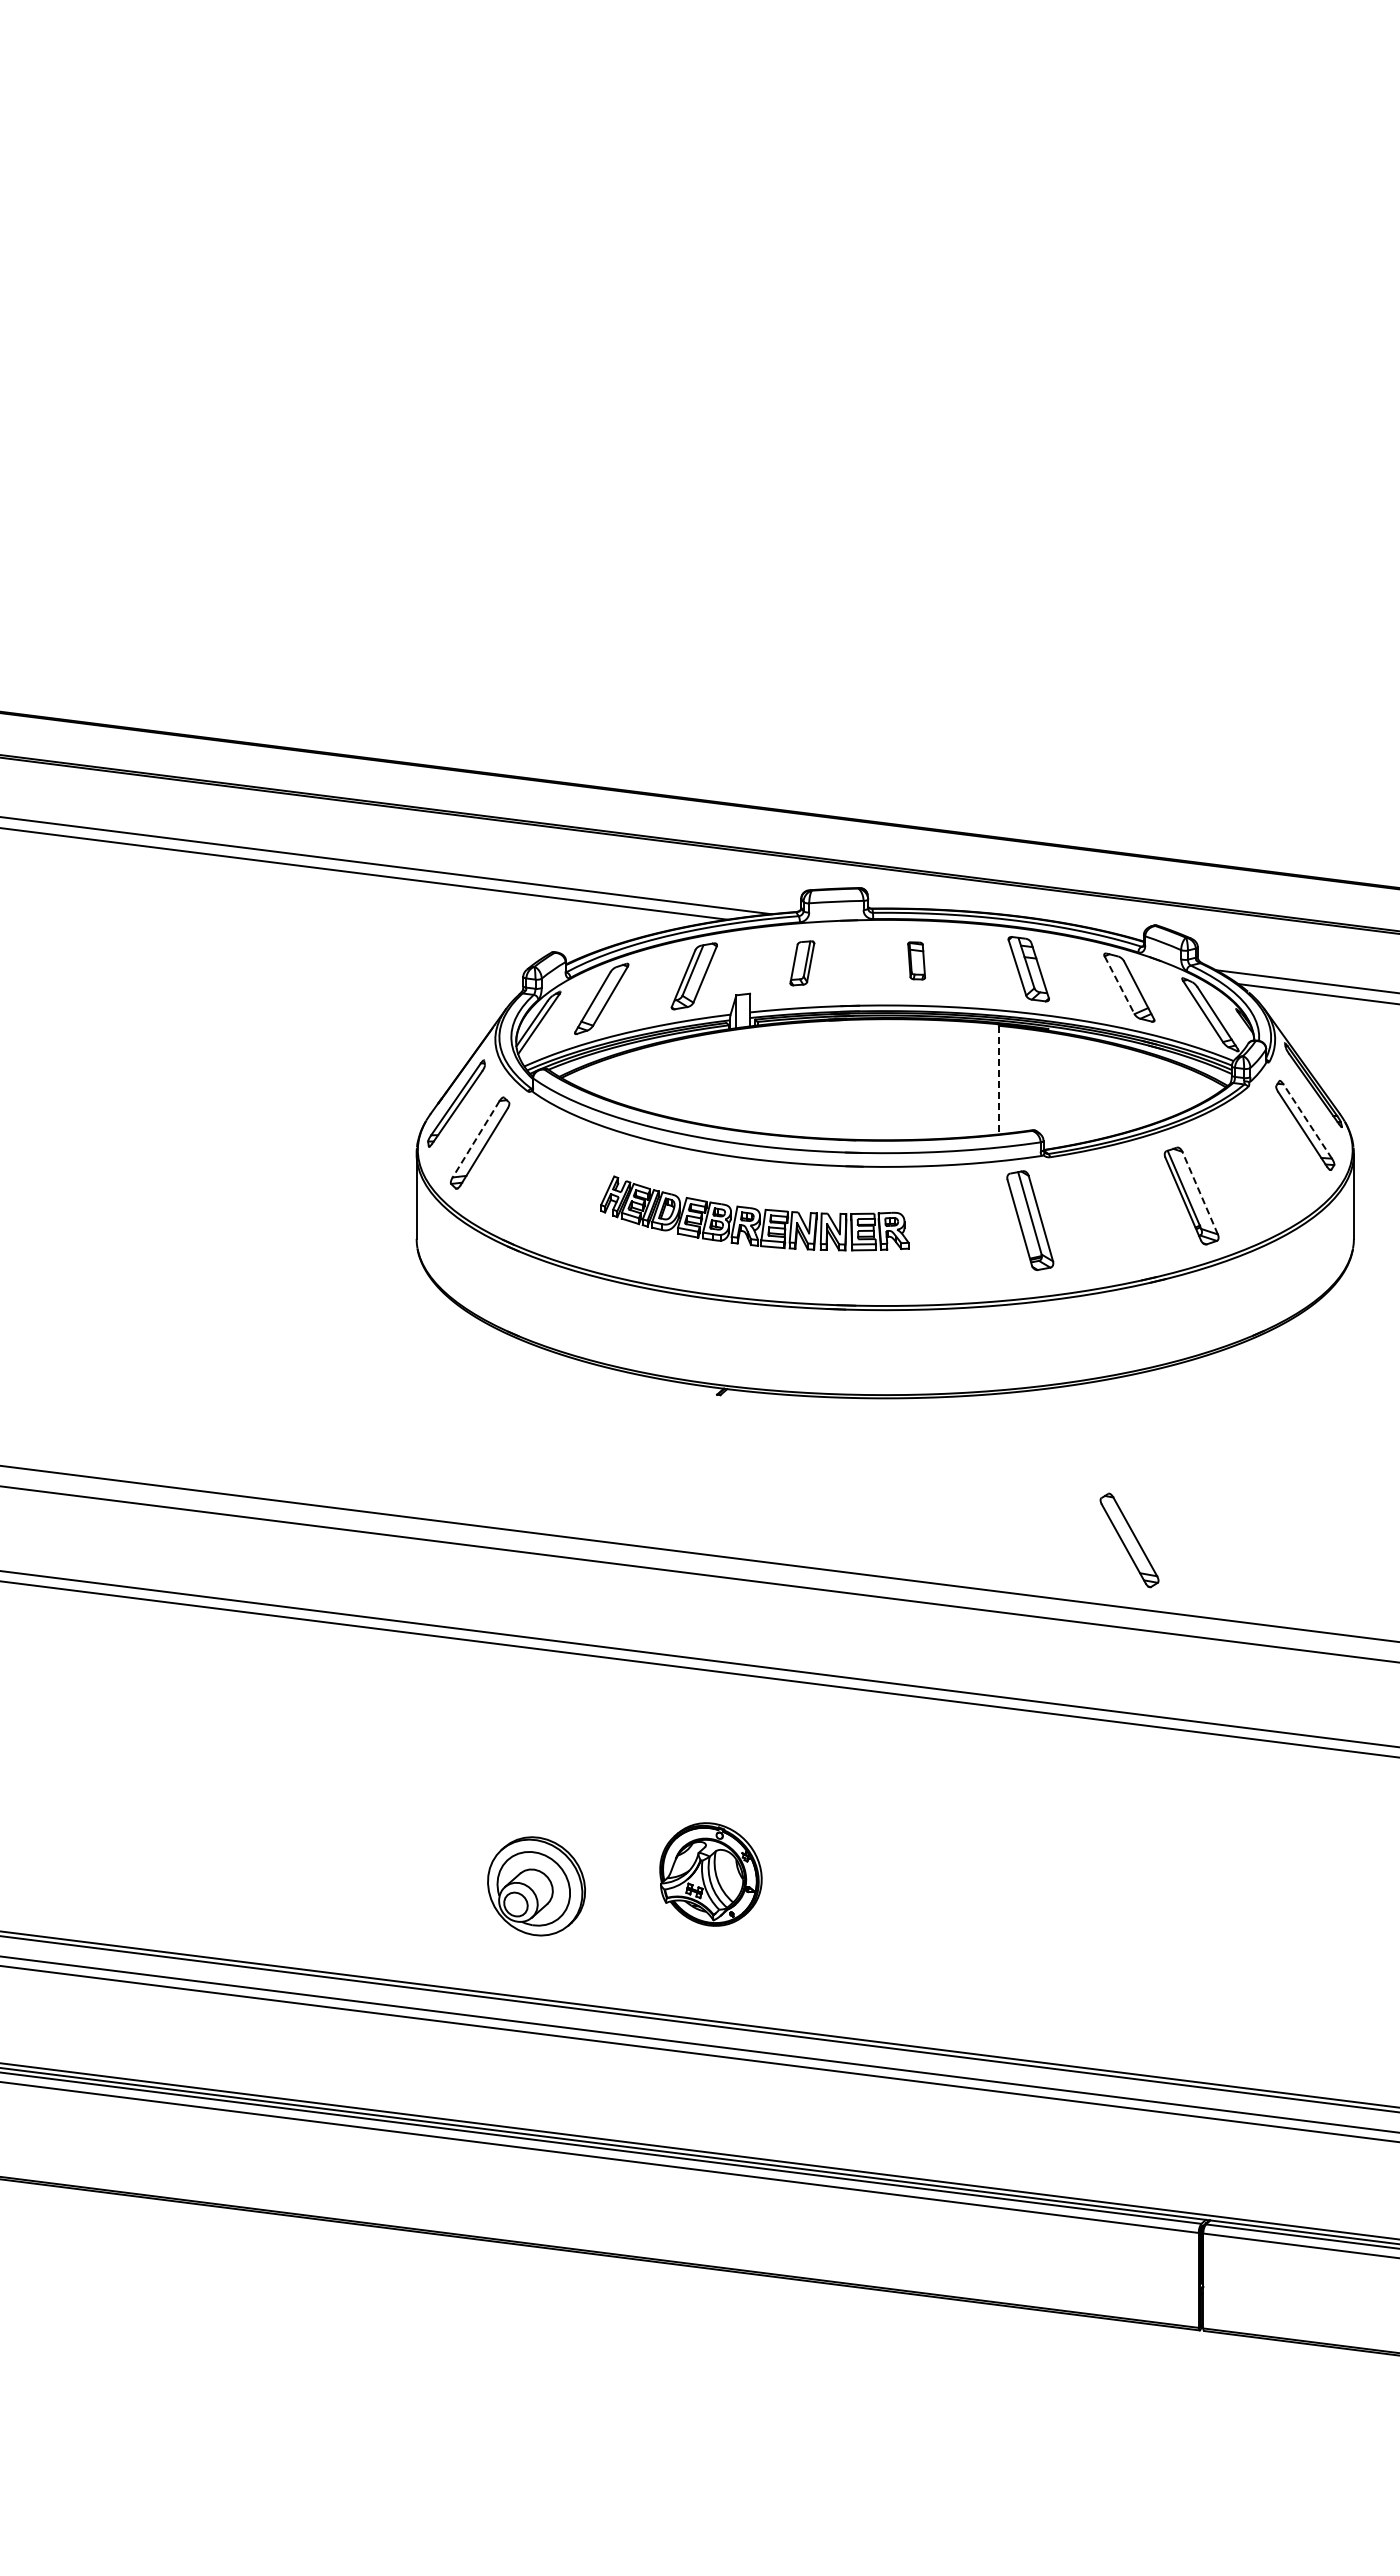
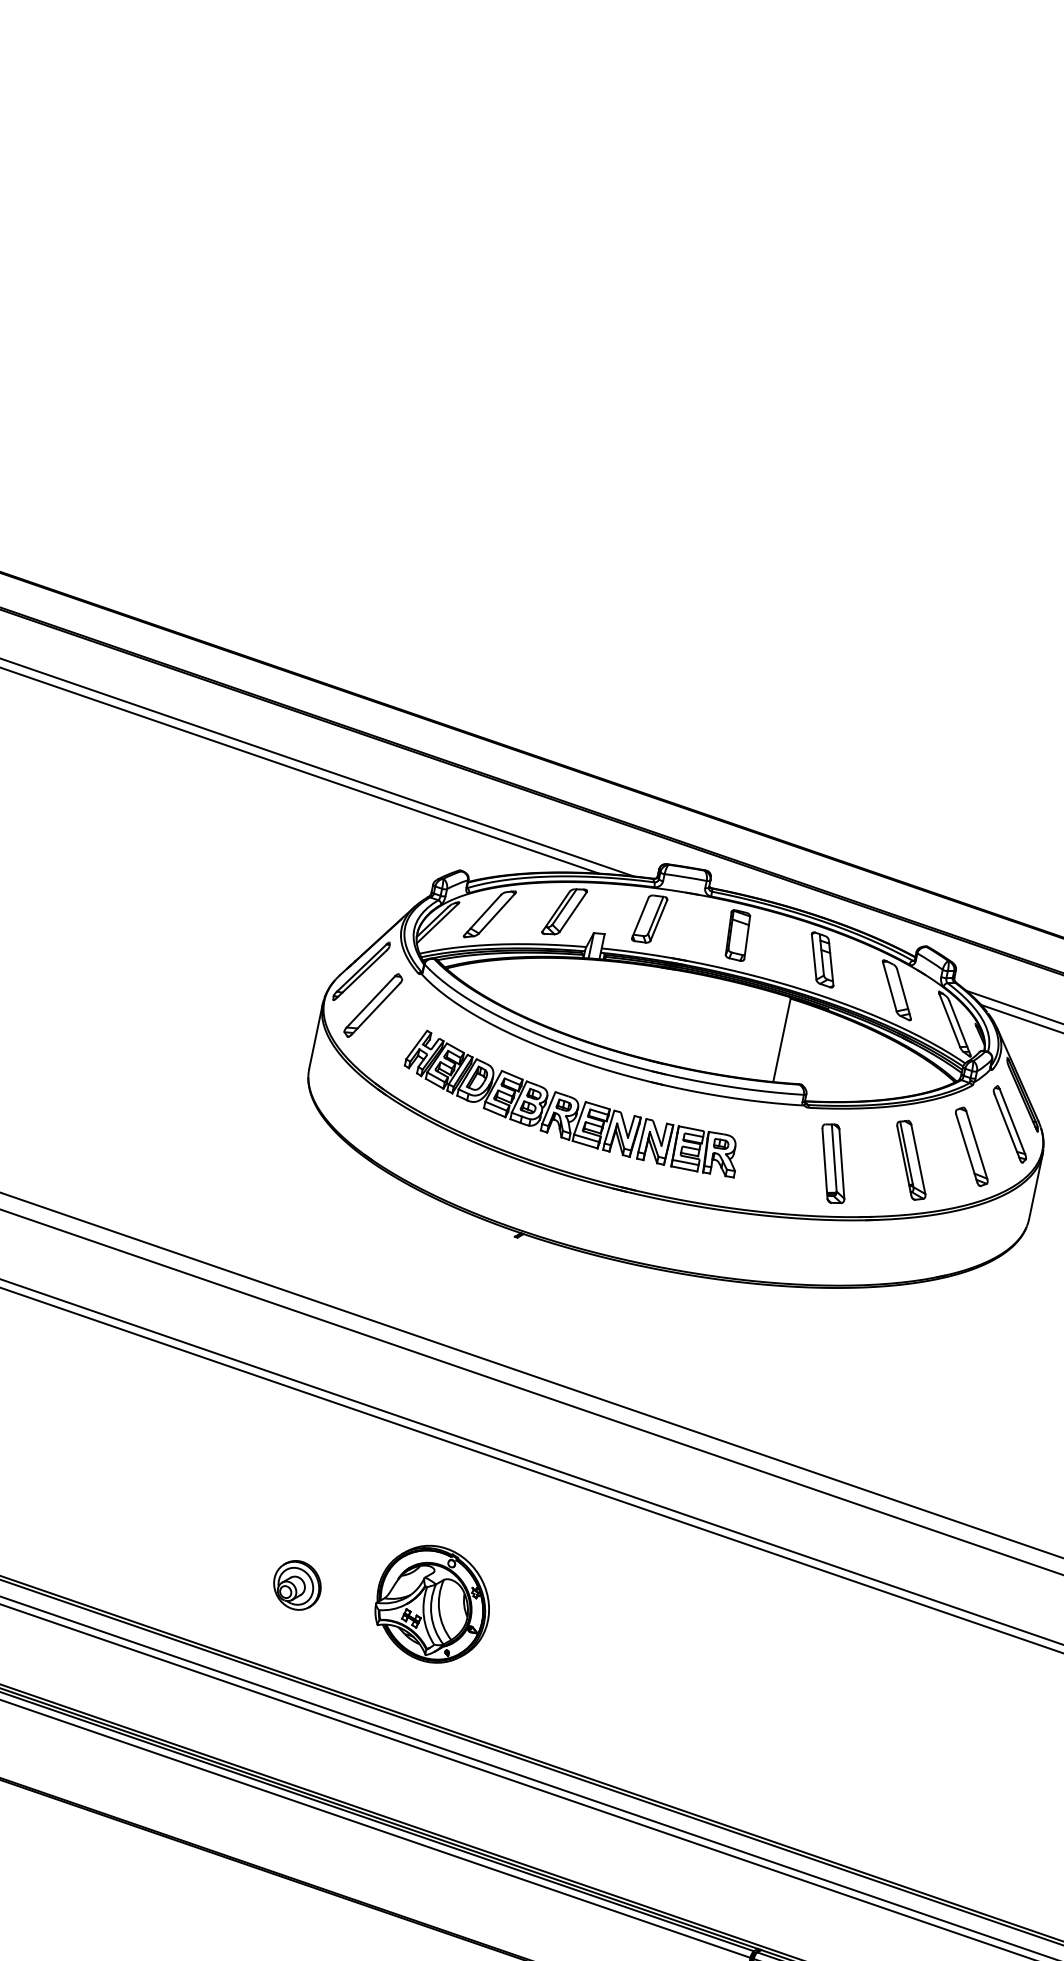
part: (916, 960) -> (737, 935), size x1.67
part: (802, 963) -> (649, 919), size x1.43
line: (1119, 985) -> (889, 987), dashed -> solid
line: (998, 1080) -> (781, 1040), dashed -> solid
line: (1307, 1121) -> (1012, 1121), dashed -> solid
line: (476, 1139) -> (371, 1002), dashed -> solid
line: (1200, 1193) -> (918, 1159), dashed -> solid
part: (754, 1213) -> (572, 1103), size x1.43
part: (1030, 1220) -> (833, 1163), moved
part: (1129, 1540) -> (971, 1146), moved
part: (710, 1874) -> (432, 1604), size x1.43
part: (536, 1886) -> (297, 1585), size x0.62

